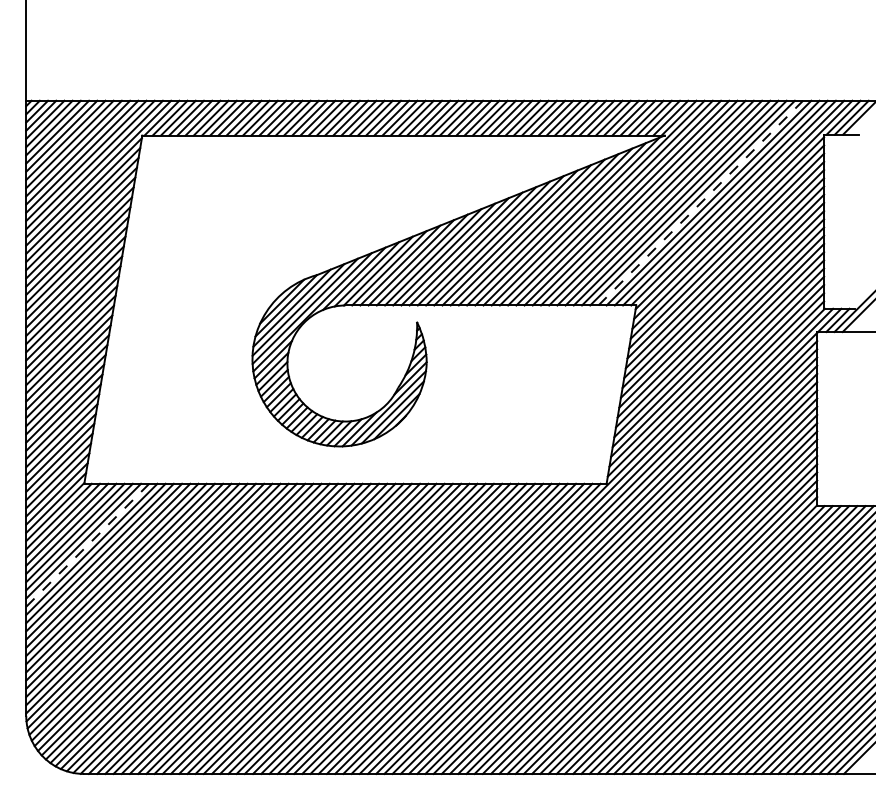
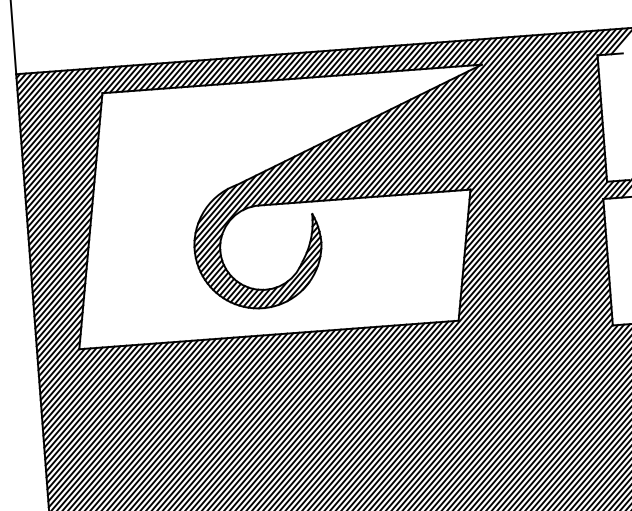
line: (700, 203) -> (511, 112), dashed -> solid
line: (87, 545) -> (85, 393), dashed -> solid

